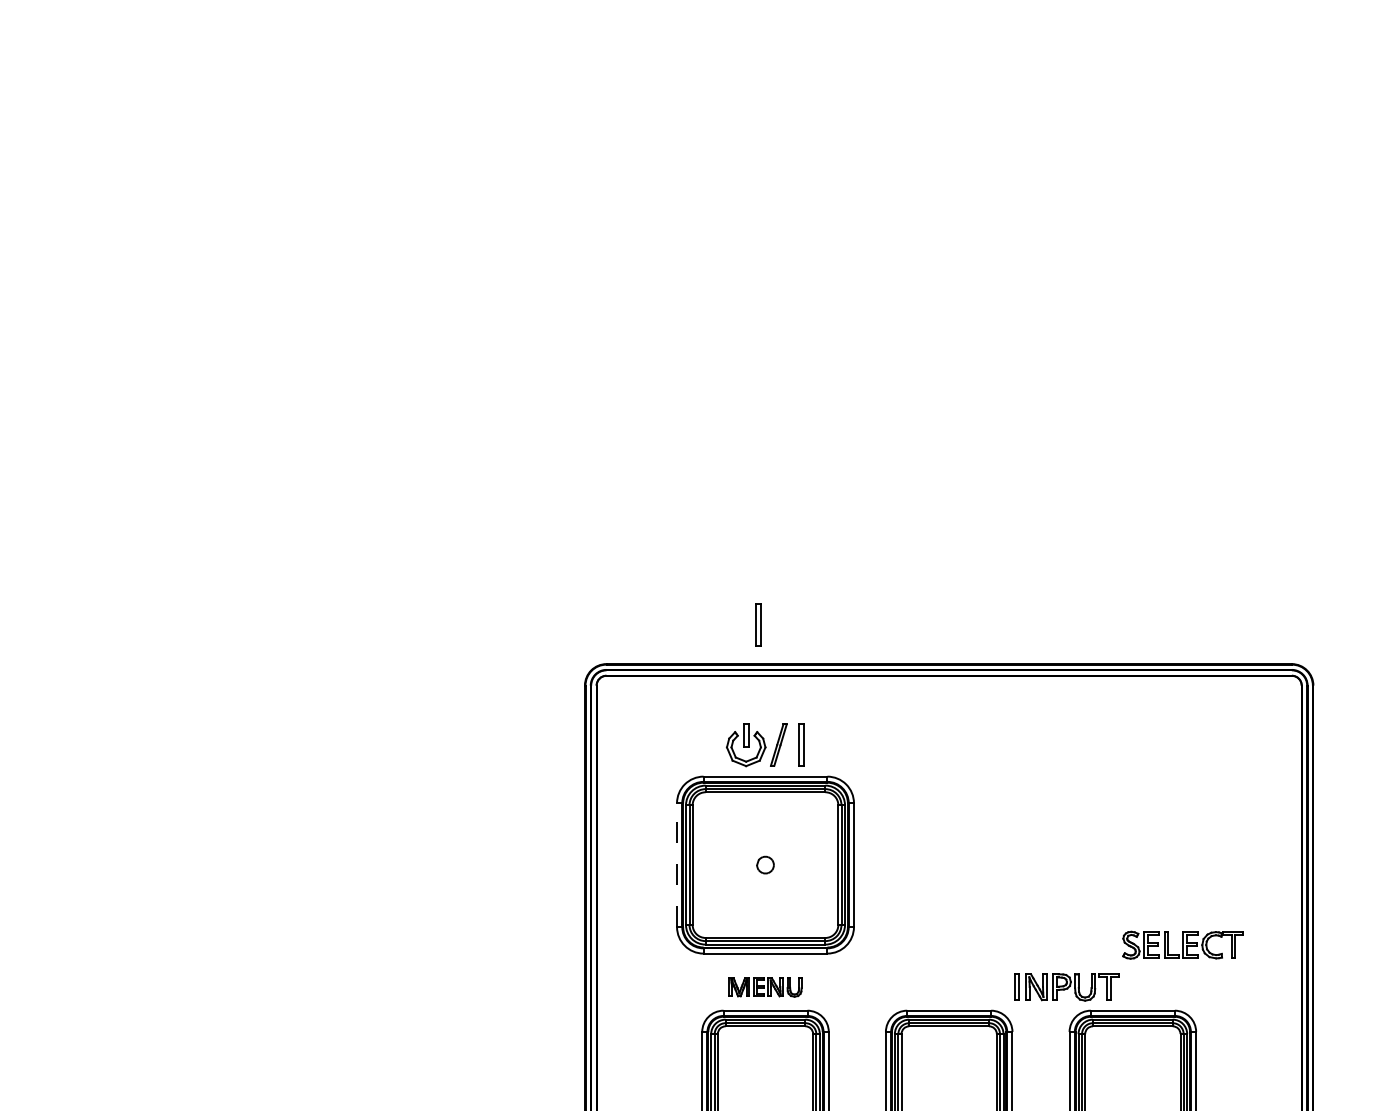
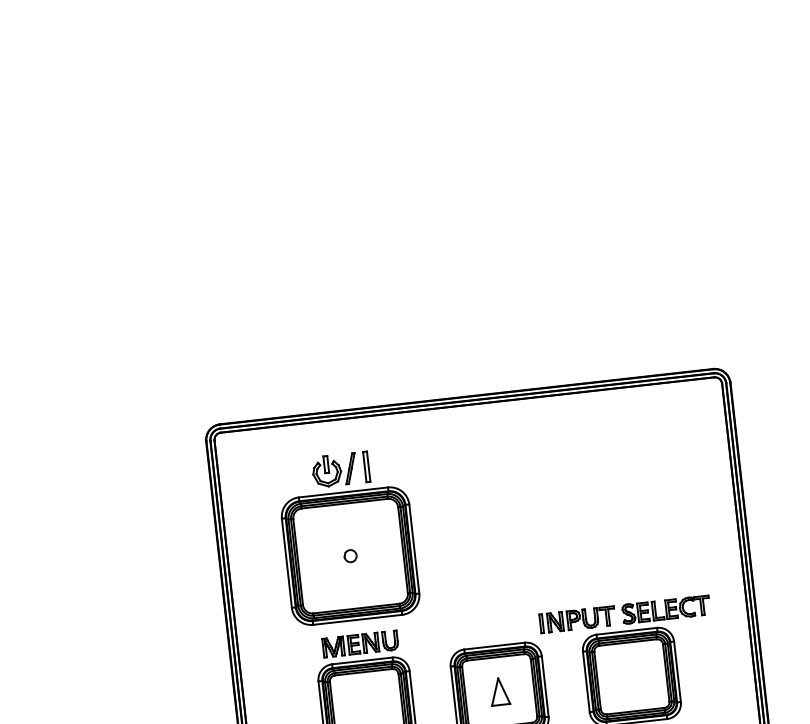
part: (758, 624) -> (326, 383), removed
line: (677, 865) -> (287, 563), dashed -> solid
part: (1182, 944) -> (665, 609), moved
part: (765, 987) -> (360, 644), size x1.43
part: (948, 1073) -> (499, 691), added

